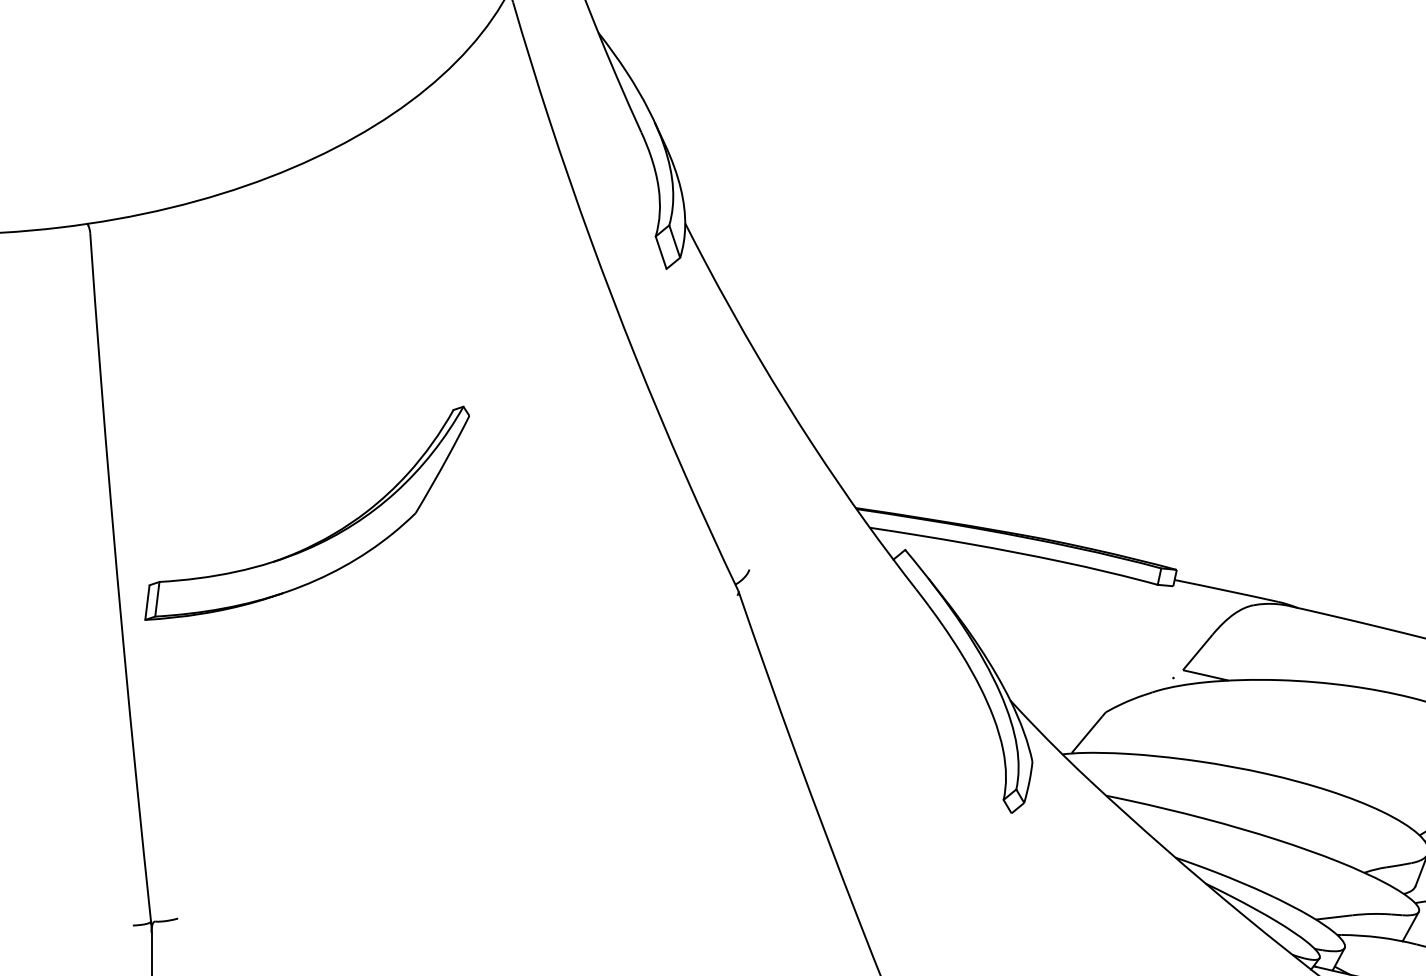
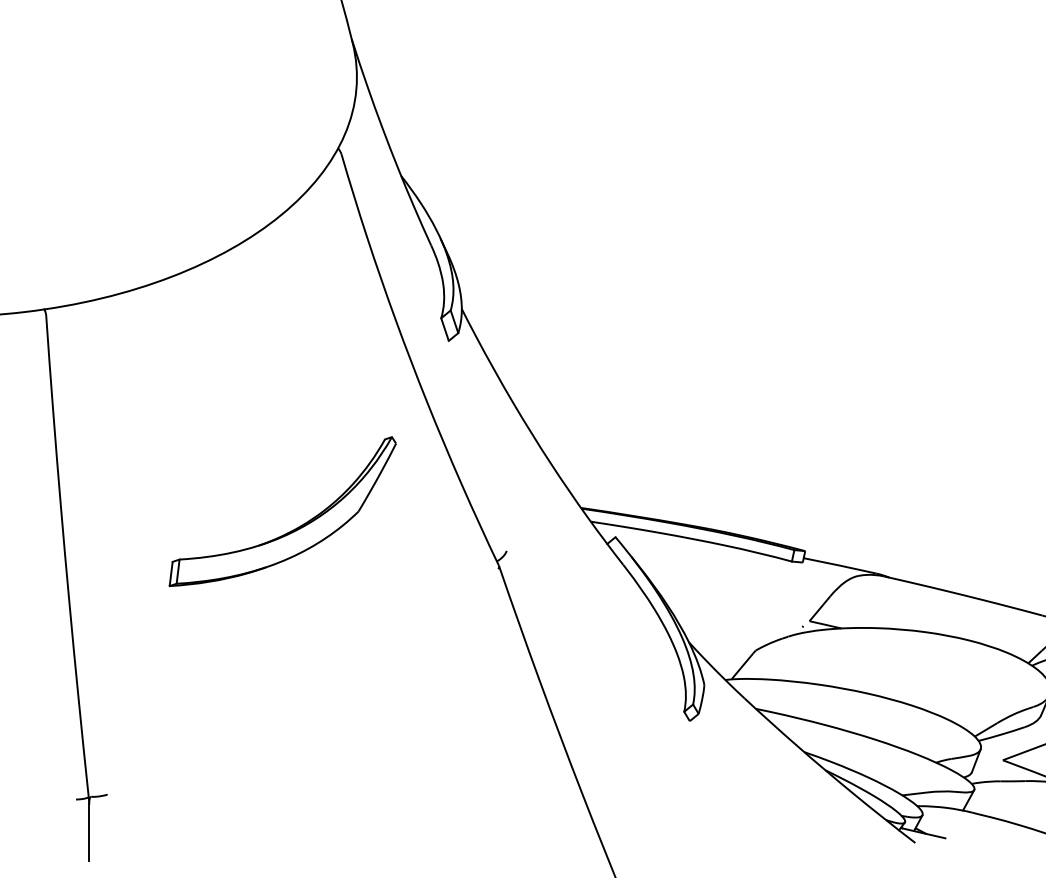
part: (319, 540) -> (291, 530), moved

